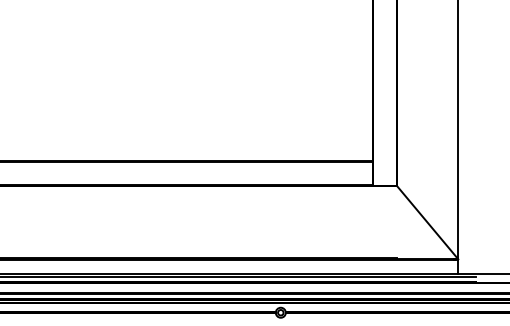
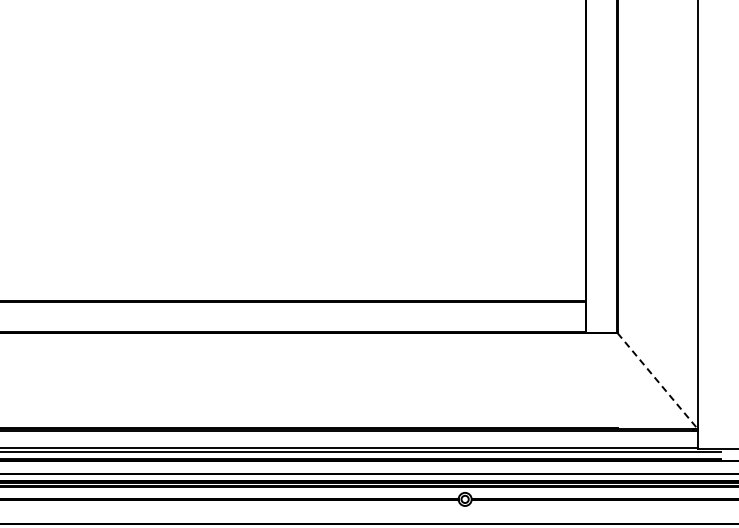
line: (427, 222) -> (657, 381), solid -> dashed

